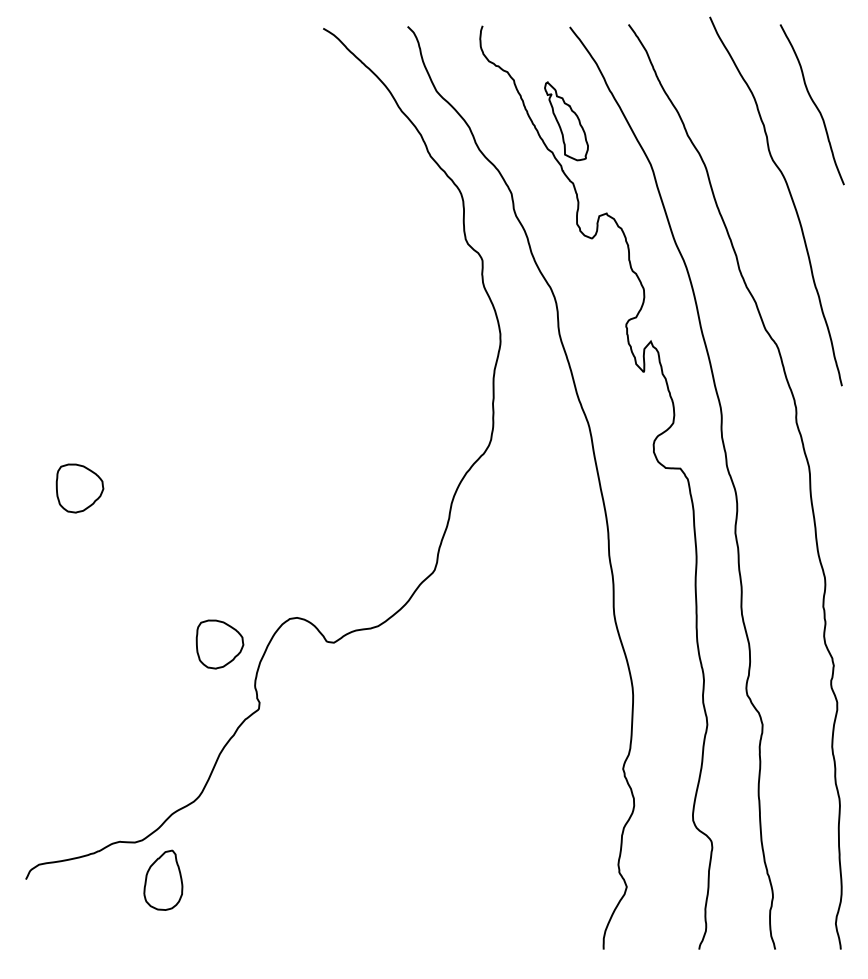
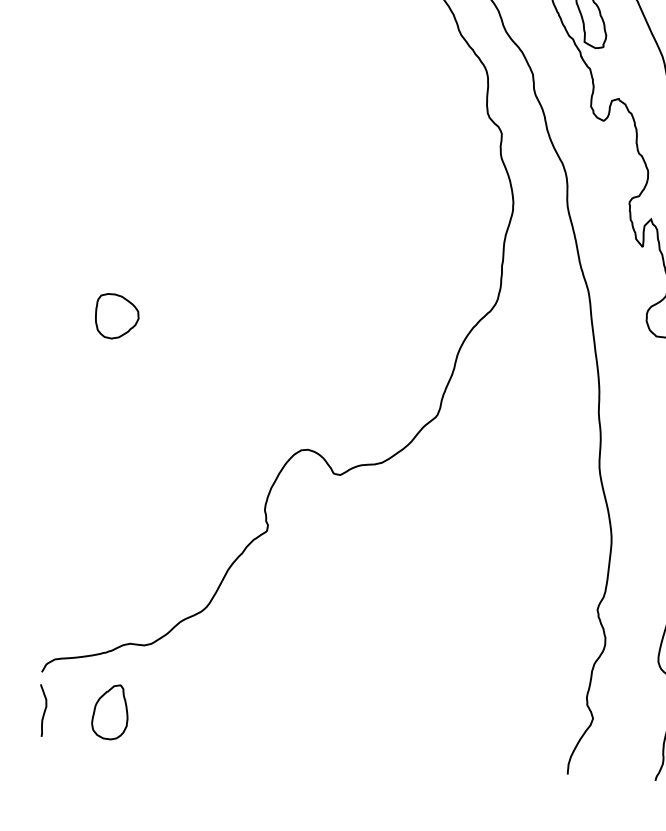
part: (219, 644) -> (235, 469), removed
part: (163, 879) -> (110, 711), moved
curve: (31, 920) -> (44, 710), added

